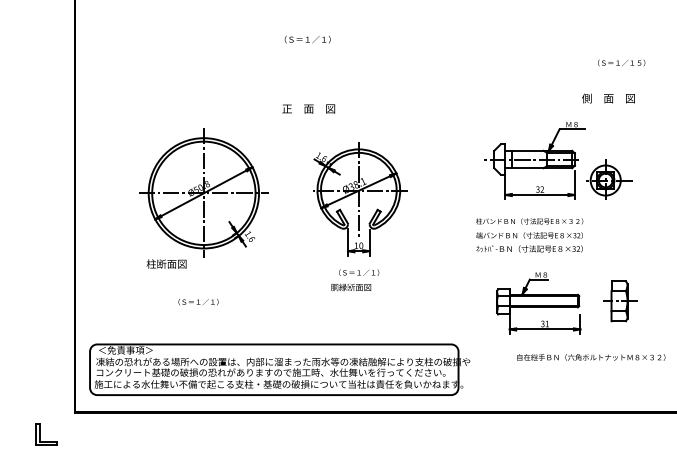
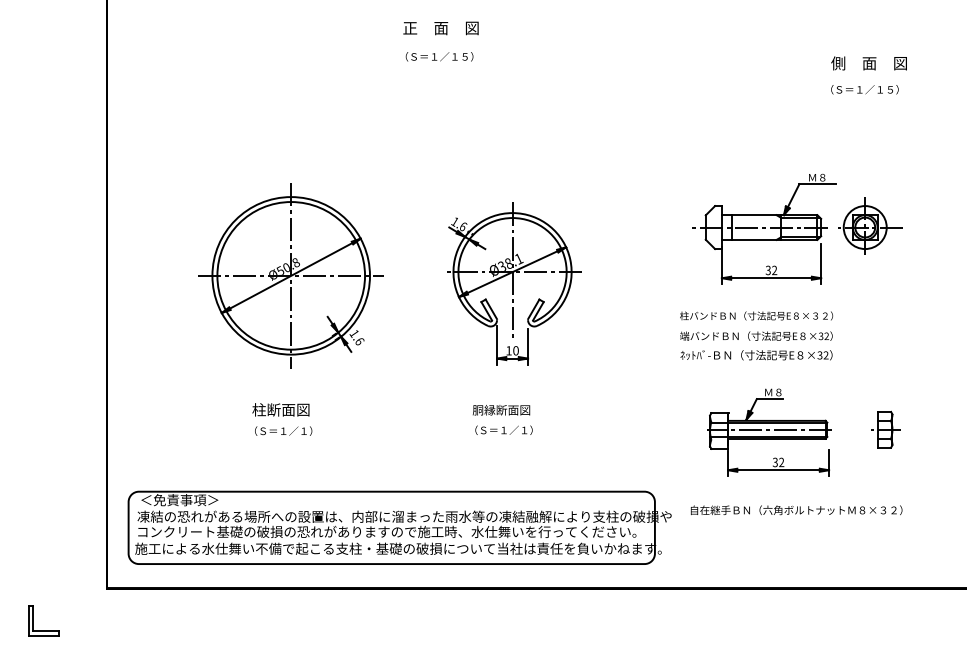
text: (307, 39) -> (439, 55), （Ｓ＝１／１） -> （Ｓ＝１／１５）
text: (621, 62) -> (864, 89), moved
text: (608, 98) -> (868, 63), moved
text: (308, 109) -> (440, 28), moved
part: (609, 179) -> (870, 225), moved
text: (166, 263) -> (280, 409), moved
text: (358, 272) -> (503, 429), moved
line: (538, 300) -> (769, 429), added
part: (619, 300) -> (885, 429), size x0.62
text: (547, 323) -> (781, 461), 31 -> 32
text: (591, 357) -> (796, 510), moved
part: (39, 434) -> (33, 620), moved

